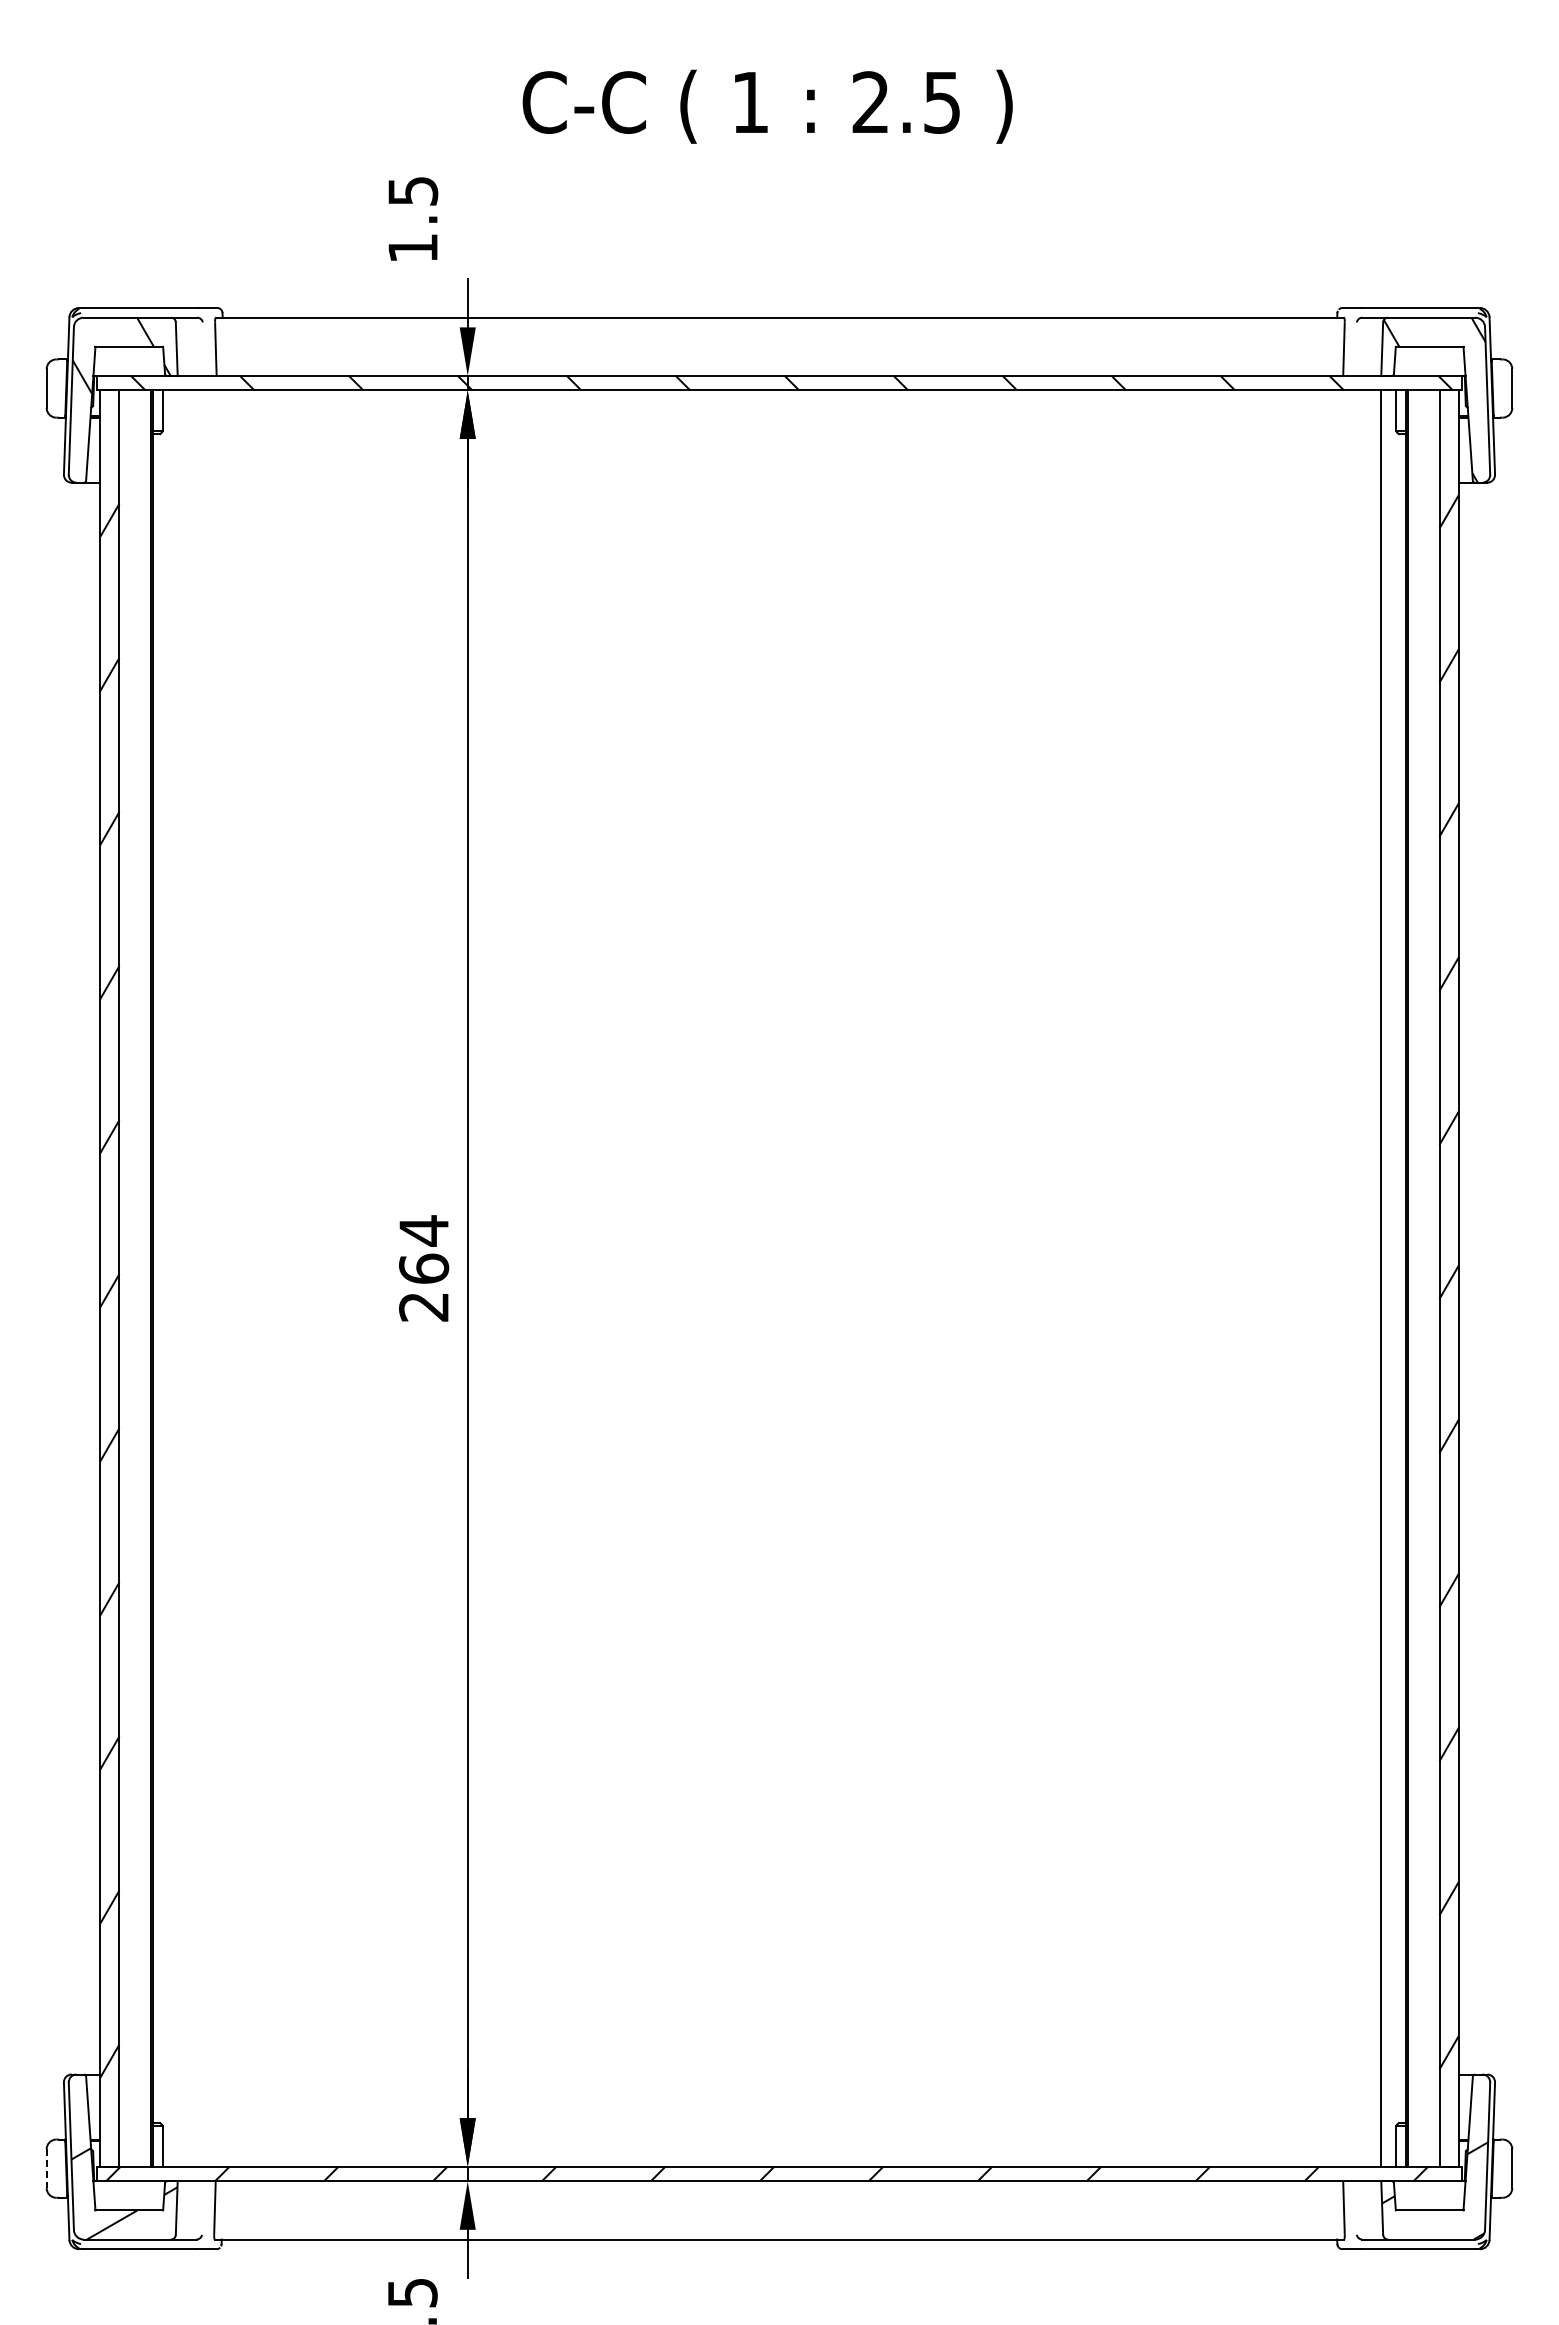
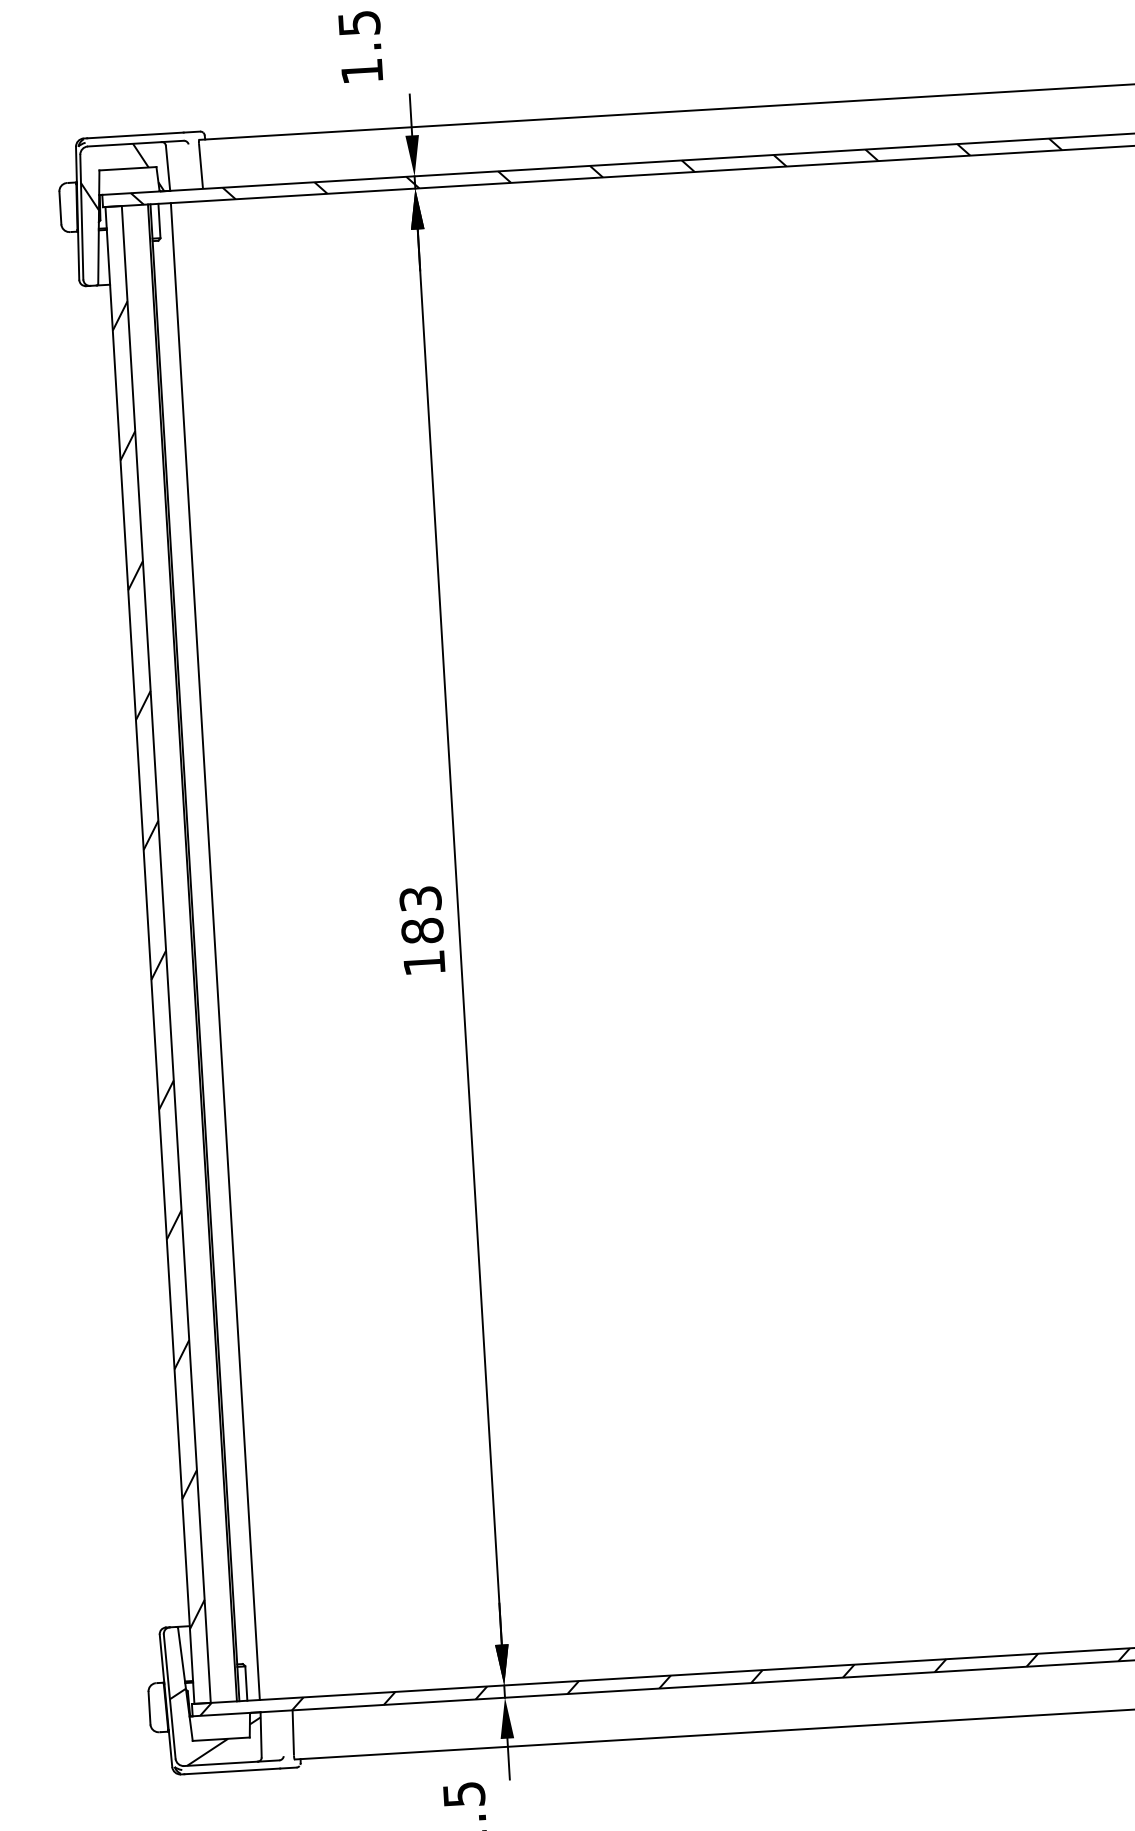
text: (424, 1268) -> (422, 930), 264 -> 183
line: (177, 1278) -> (215, 951), added
line: (46, 2169) -> (149, 1708), dashed -> solid

